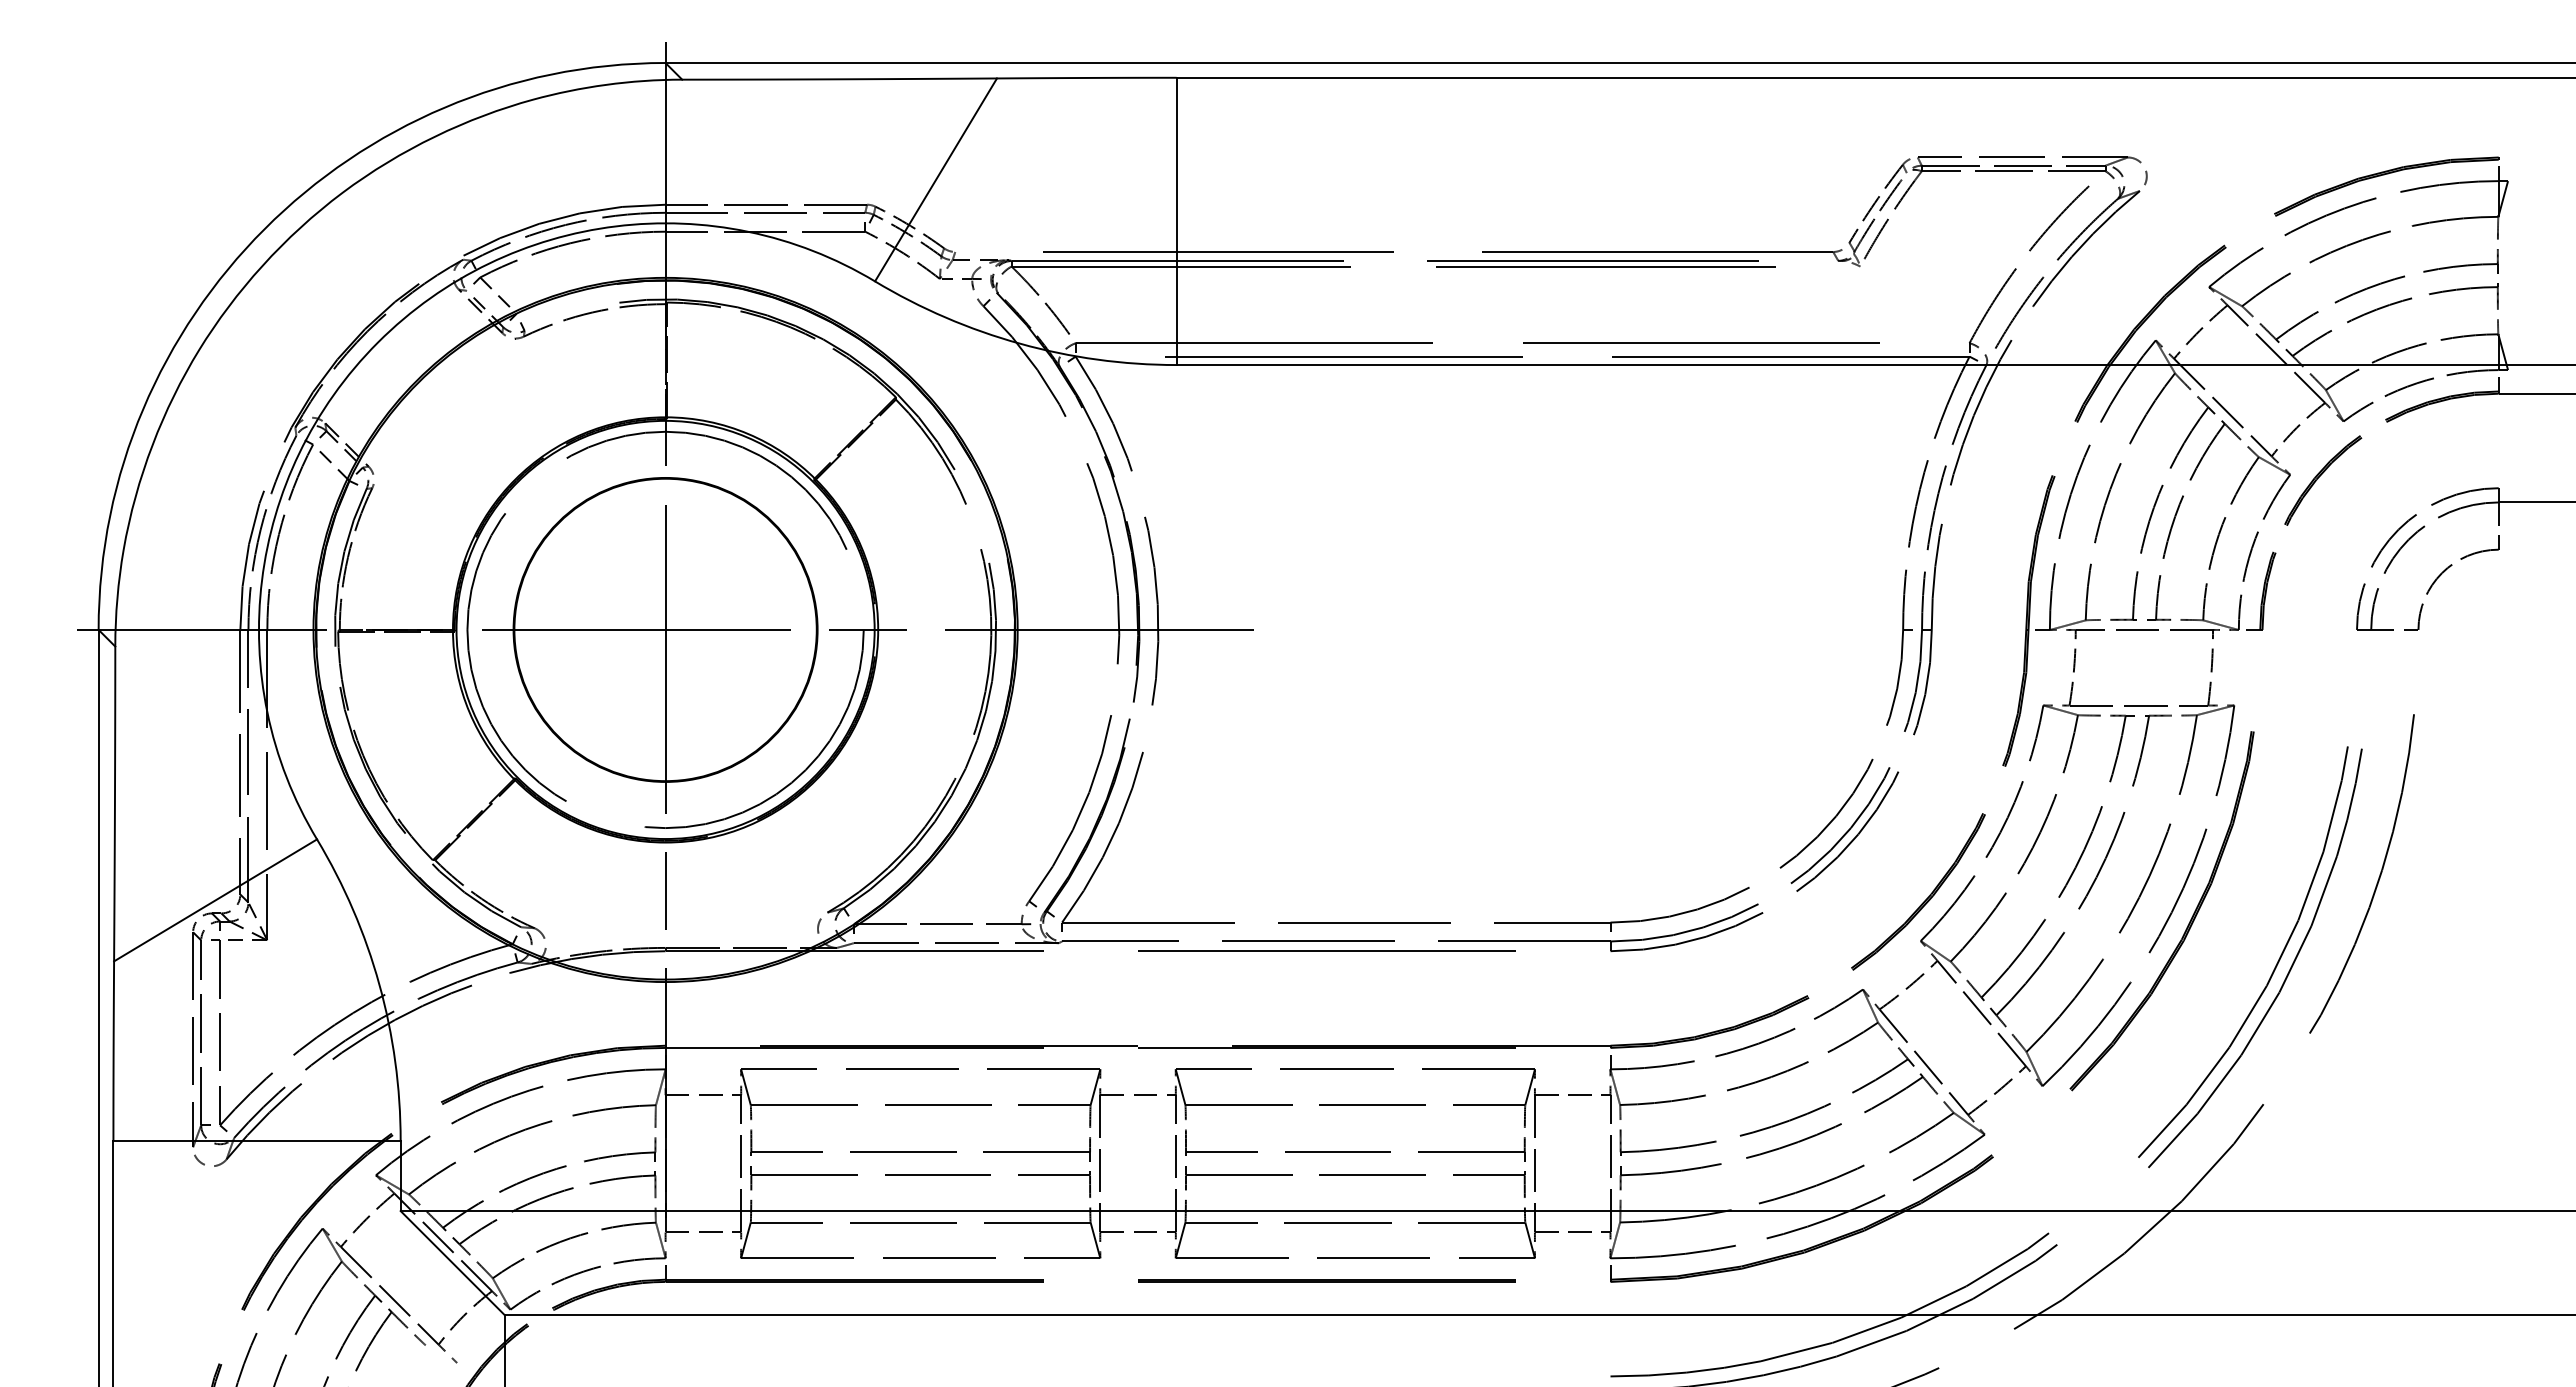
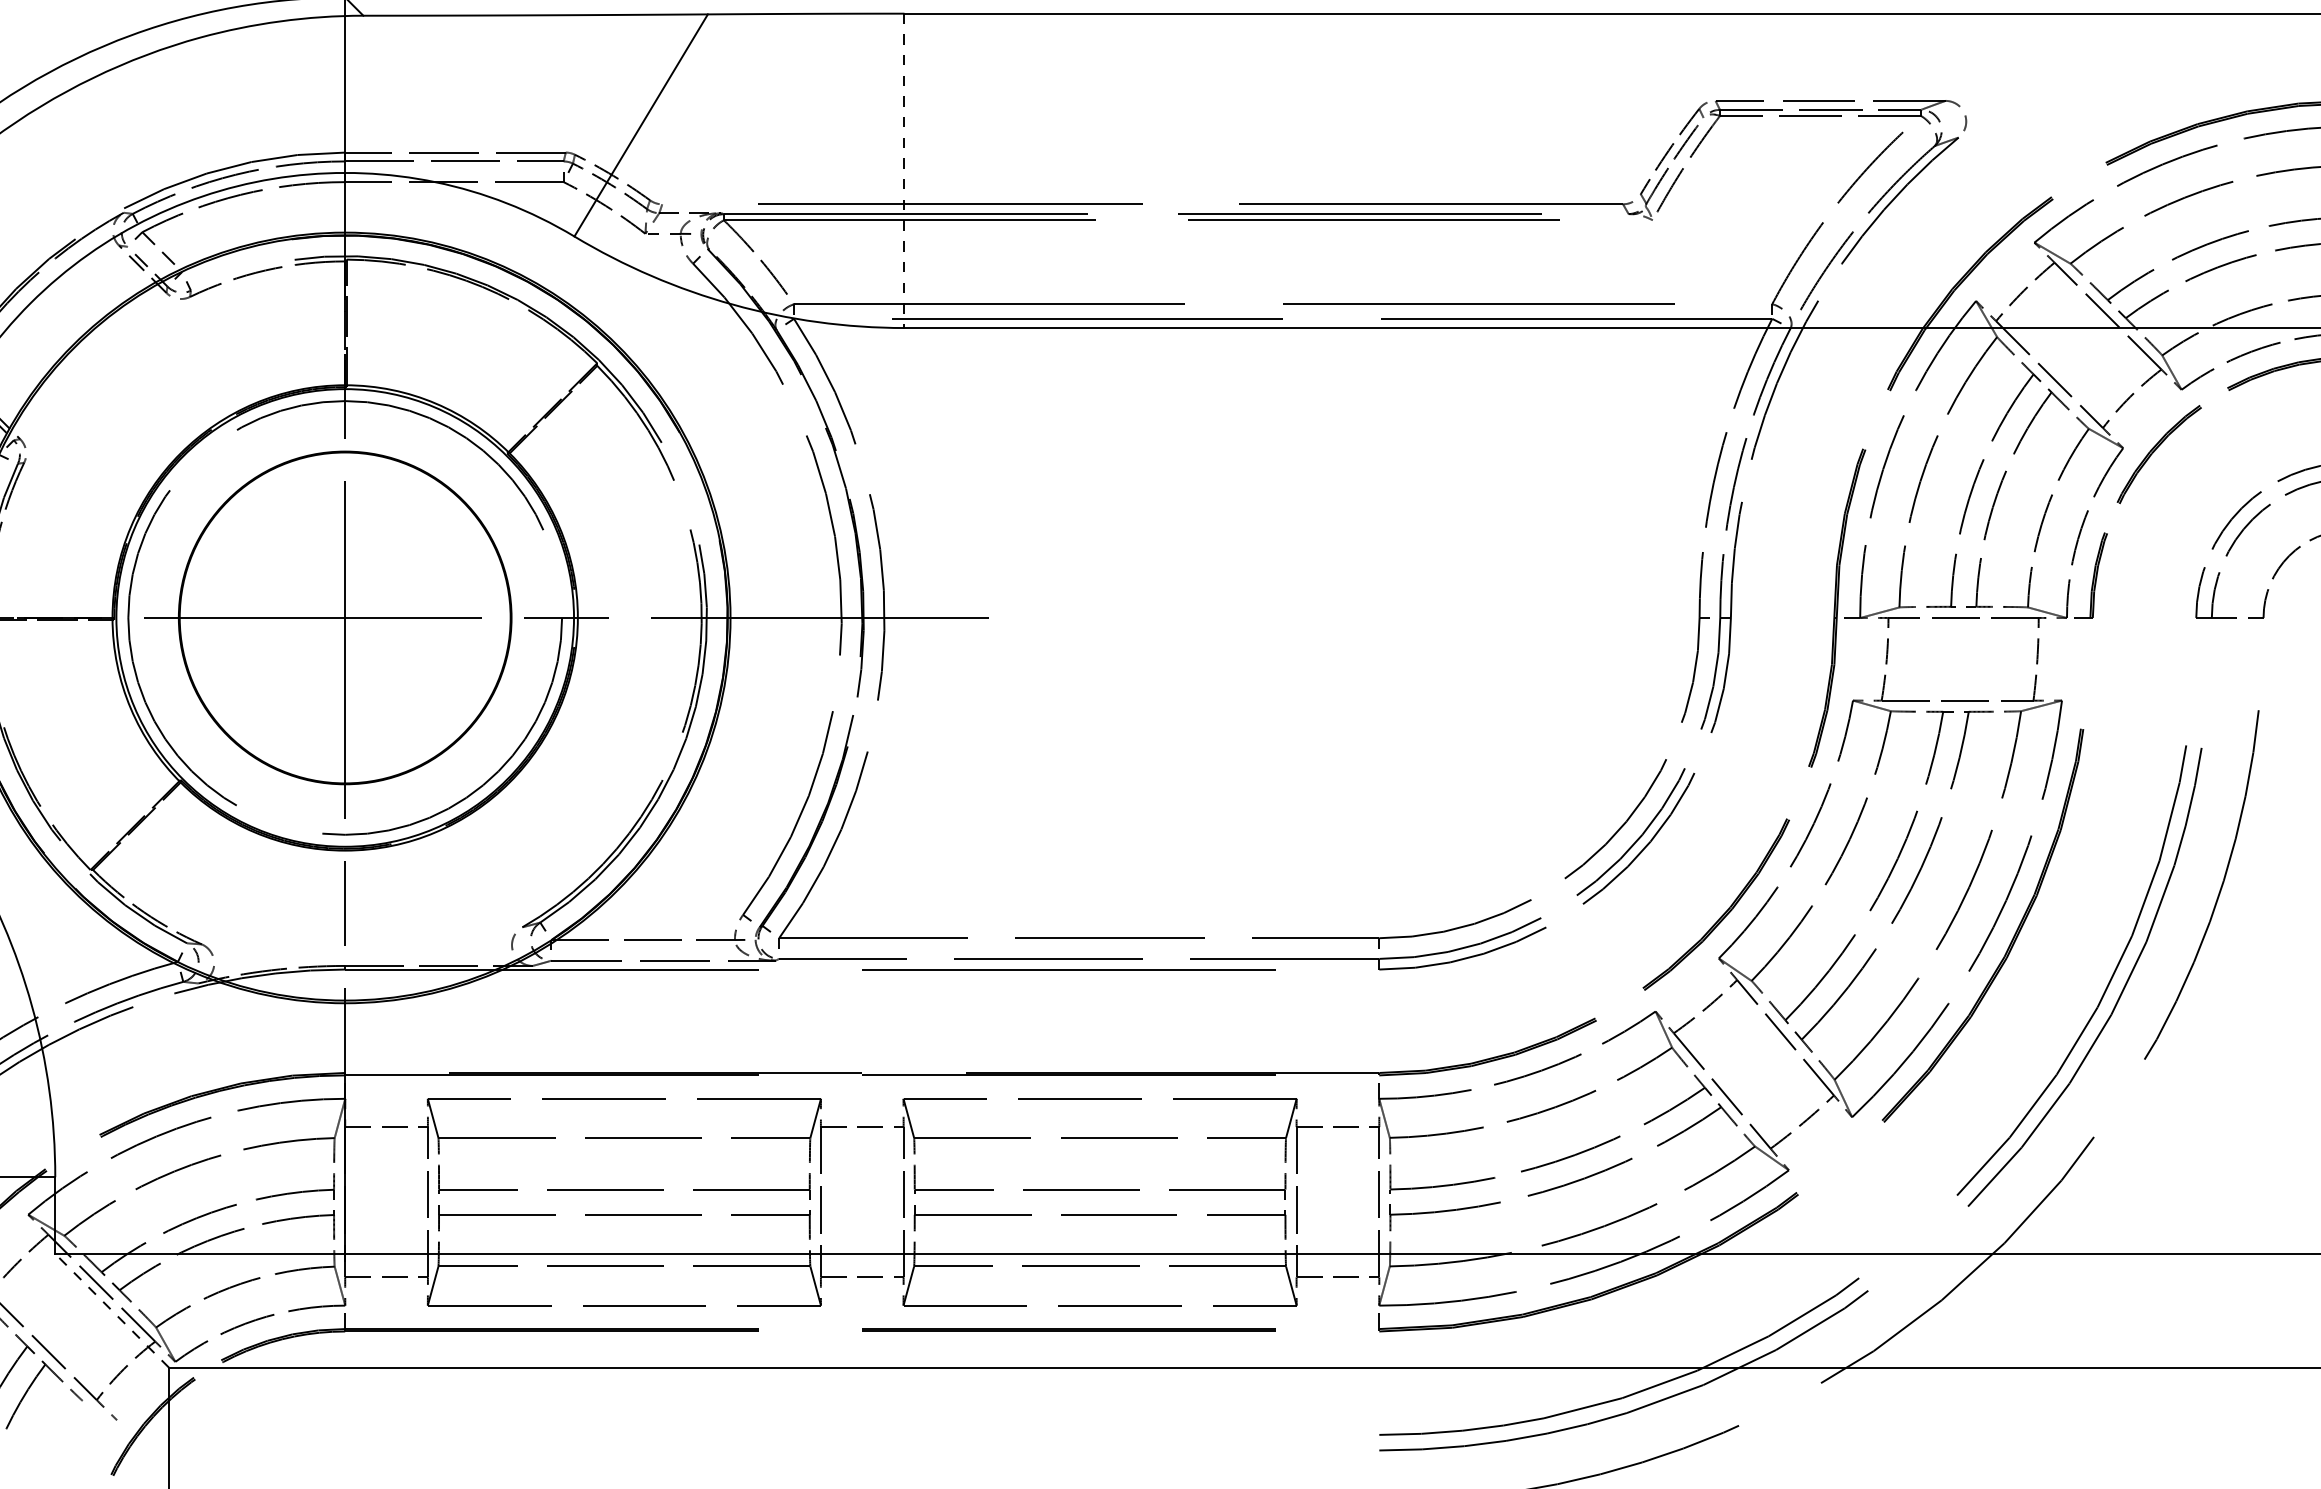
line: (1176, 221) -> (904, 170), solid -> dashed
line: (452, 1262) -> (111, 1310), solid -> dashed

